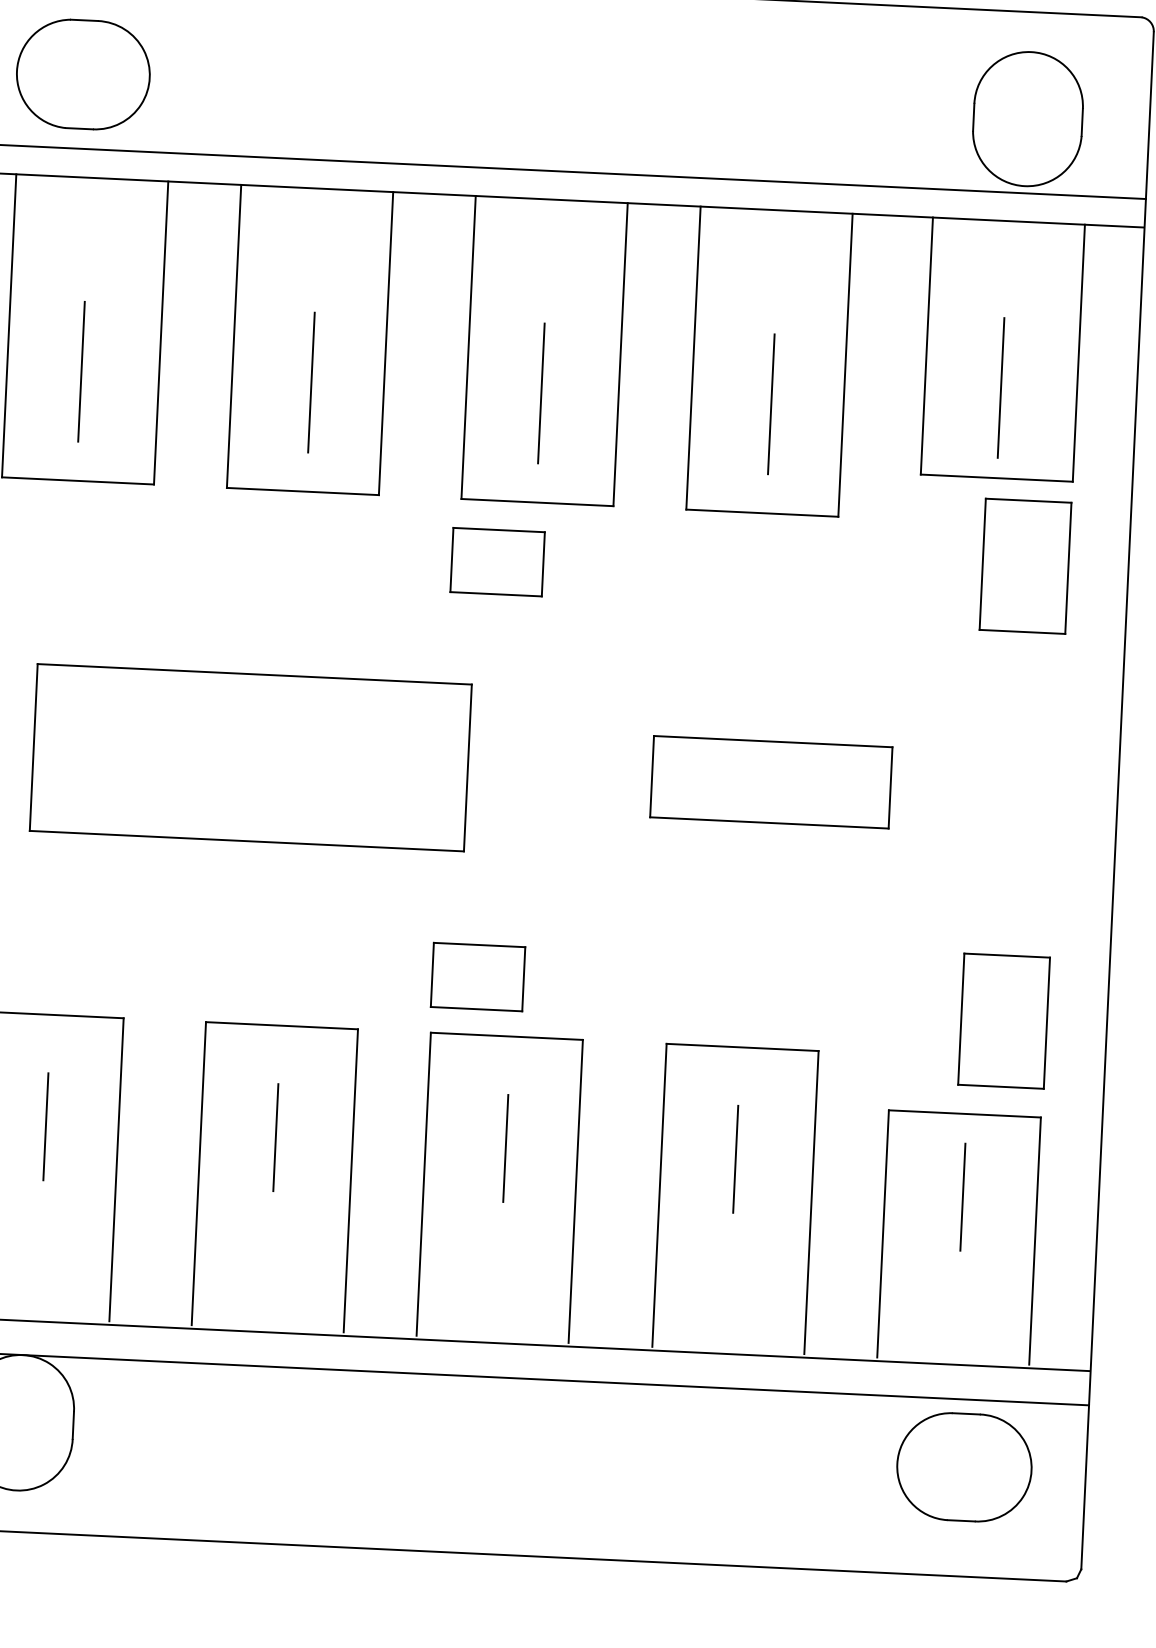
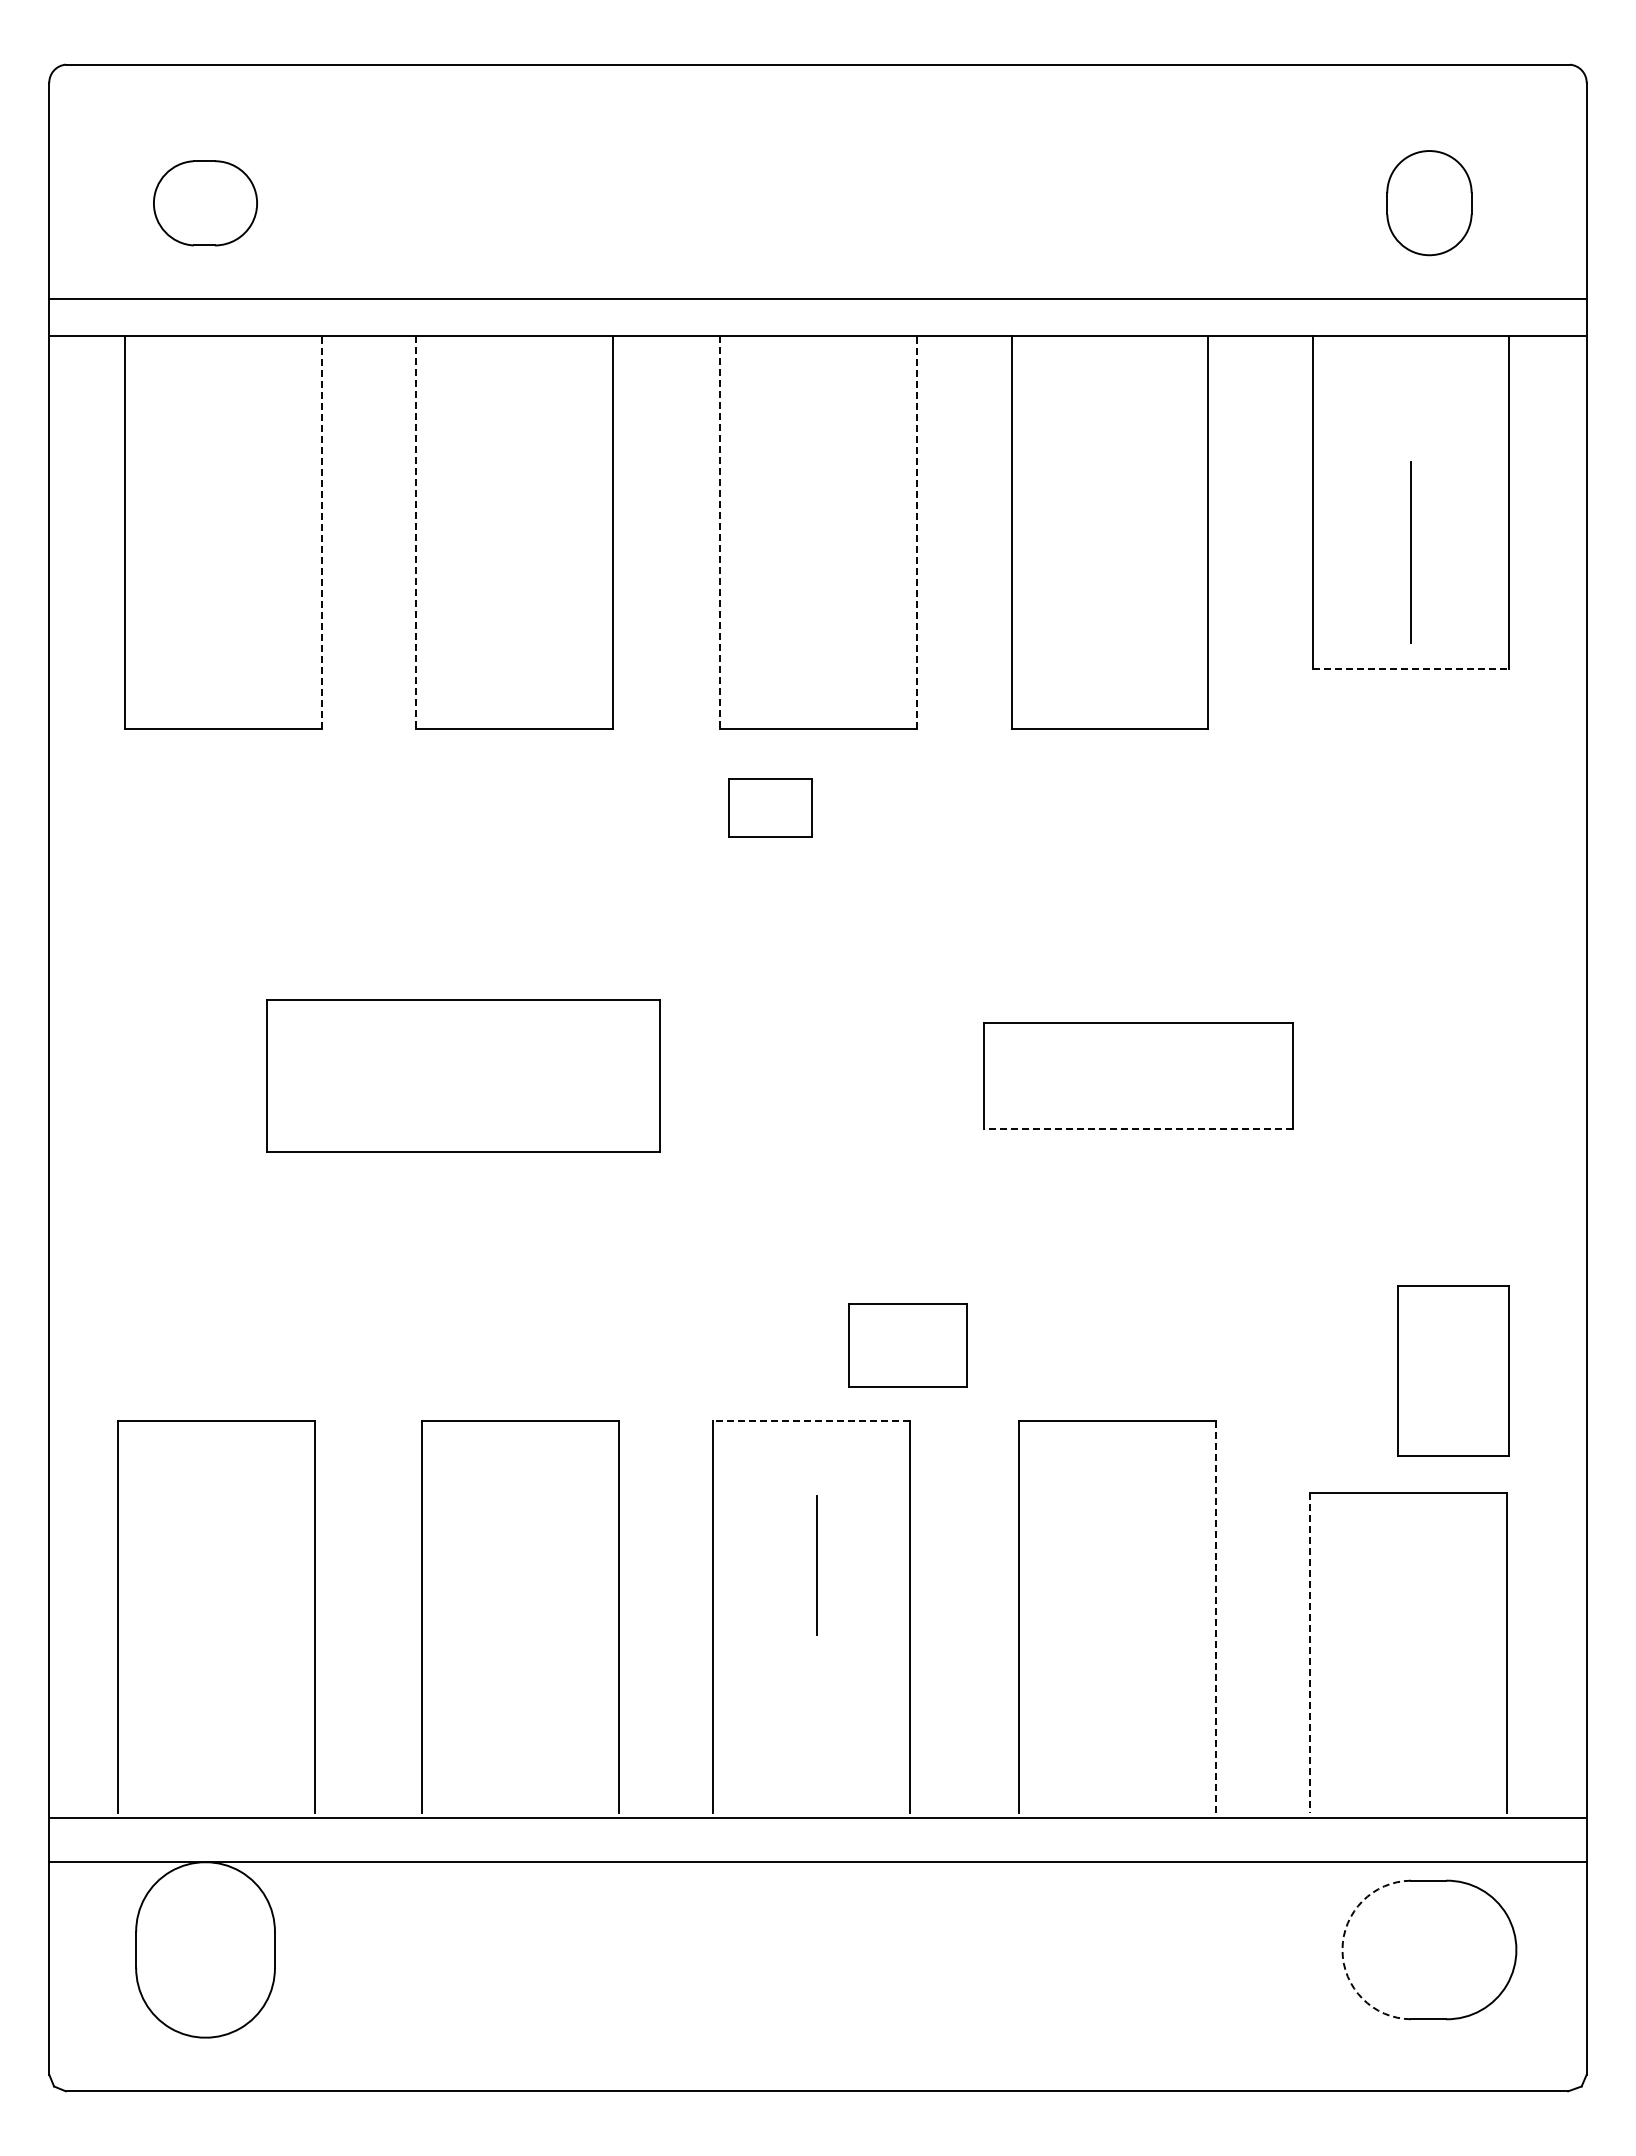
part: (83, 74) -> (205, 203), size x0.6
part: (1028, 118) -> (1429, 202), size x0.6
line: (160, 332) -> (321, 532), solid -> dashed
line: (234, 337) -> (416, 533), solid -> dashed
line: (468, 348) -> (720, 533), solid -> dashed
line: (620, 354) -> (917, 532), solid -> dashed
line: (81, 371) -> (221, 587), removed
line: (311, 382) -> (519, 587), removed
line: (541, 393) -> (817, 587), removed
line: (770, 404) -> (1114, 587), removed
line: (997, 478) -> (1411, 669), solid -> dashed
part: (497, 562) -> (770, 808), size x0.7
part: (1025, 565) -> (1453, 780), removed
part: (250, 757) -> (463, 1075), size x0.7
line: (769, 822) -> (1137, 1128), solid -> dashed
part: (477, 976) -> (907, 1345), moved
line: (506, 1036) -> (811, 1420), solid -> dashed
line: (46, 1126) -> (221, 1565), removed
line: (276, 1137) -> (519, 1565), removed
line: (735, 1159) -> (1114, 1565), removed
line: (962, 1196) -> (1410, 1600), removed
line: (811, 1202) -> (1215, 1616), solid -> dashed
line: (883, 1234) -> (1310, 1653), solid -> dashed
arc: (897, 1463) -> (1342, 1949), solid -> dashed

